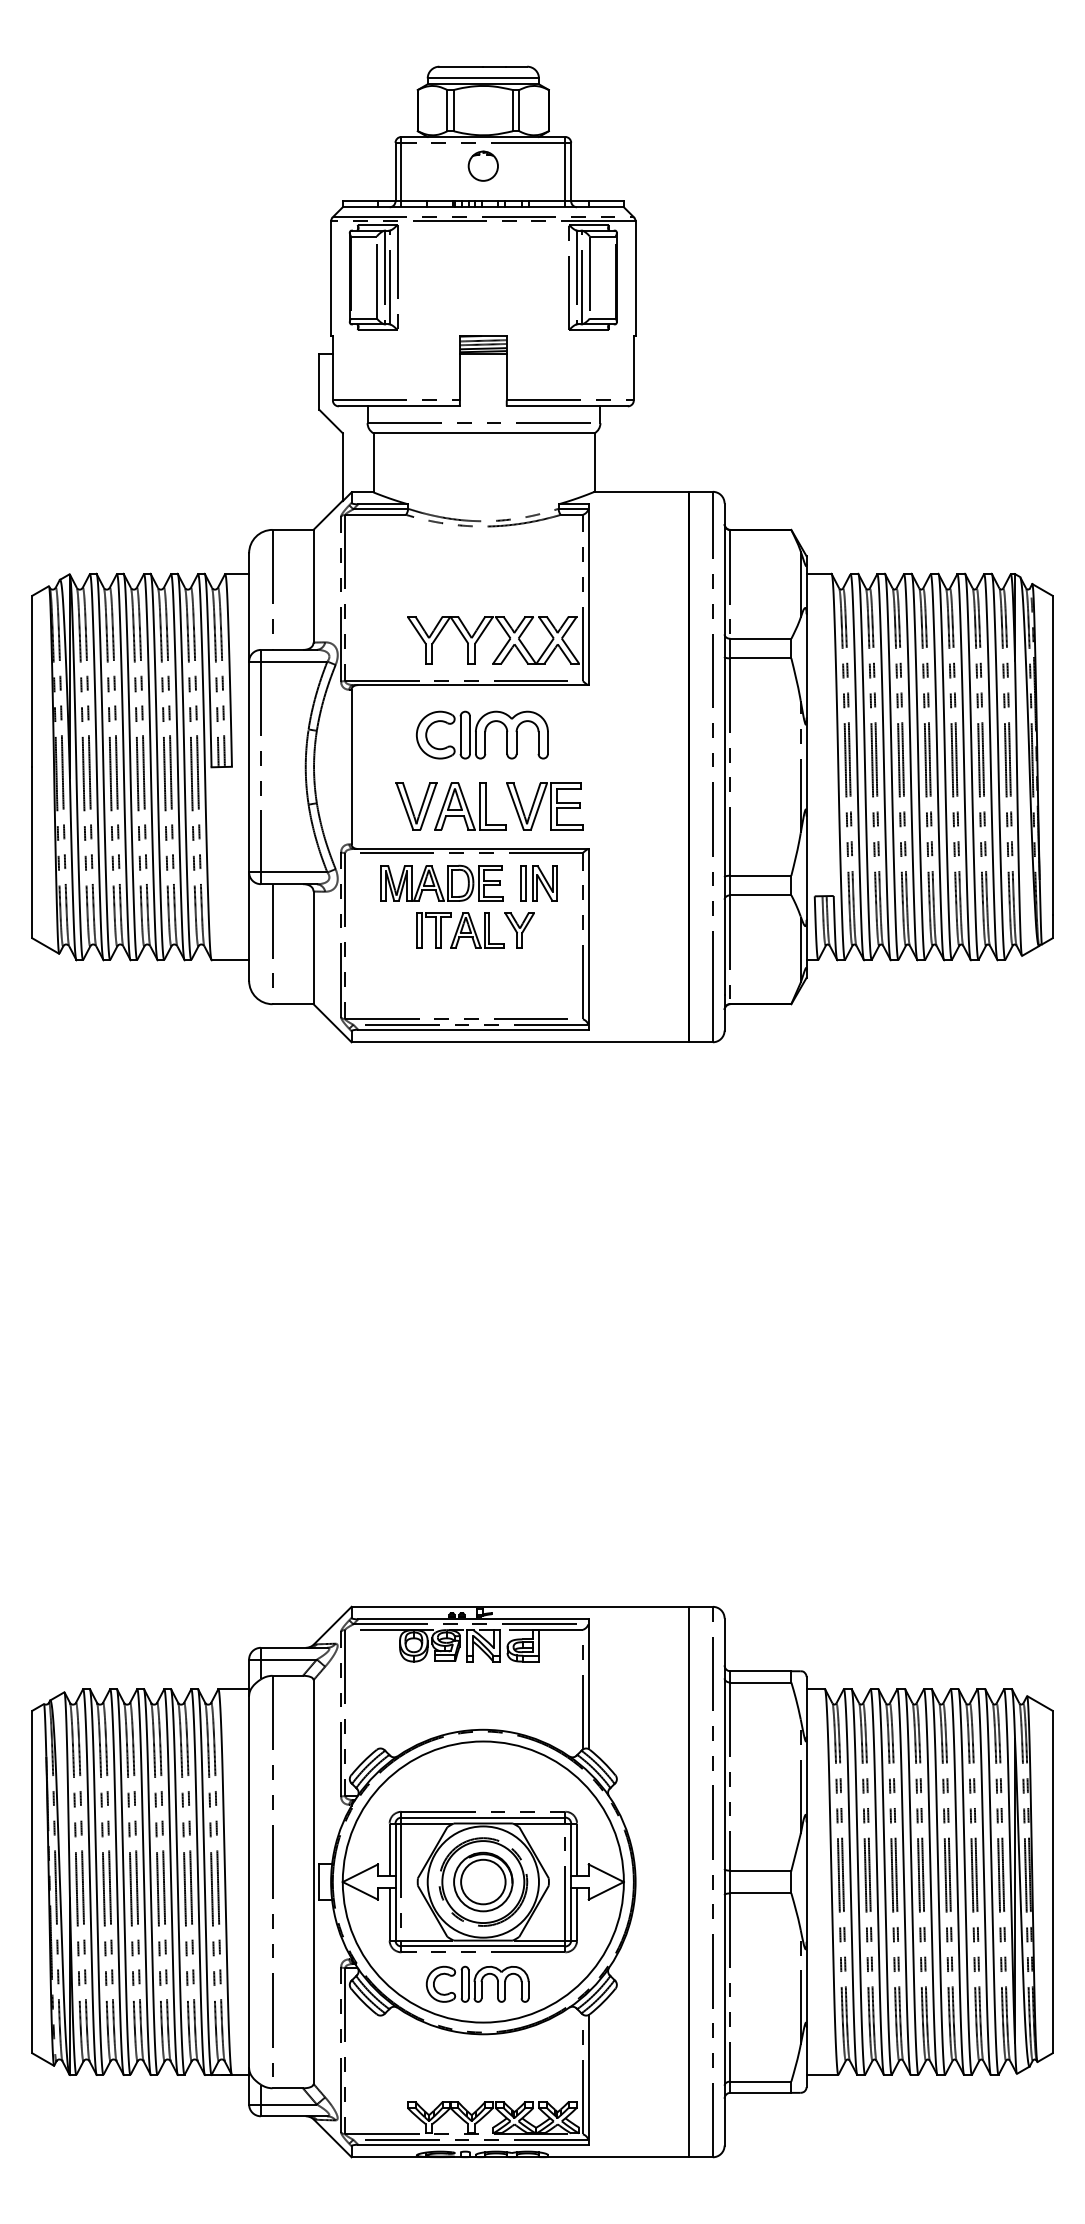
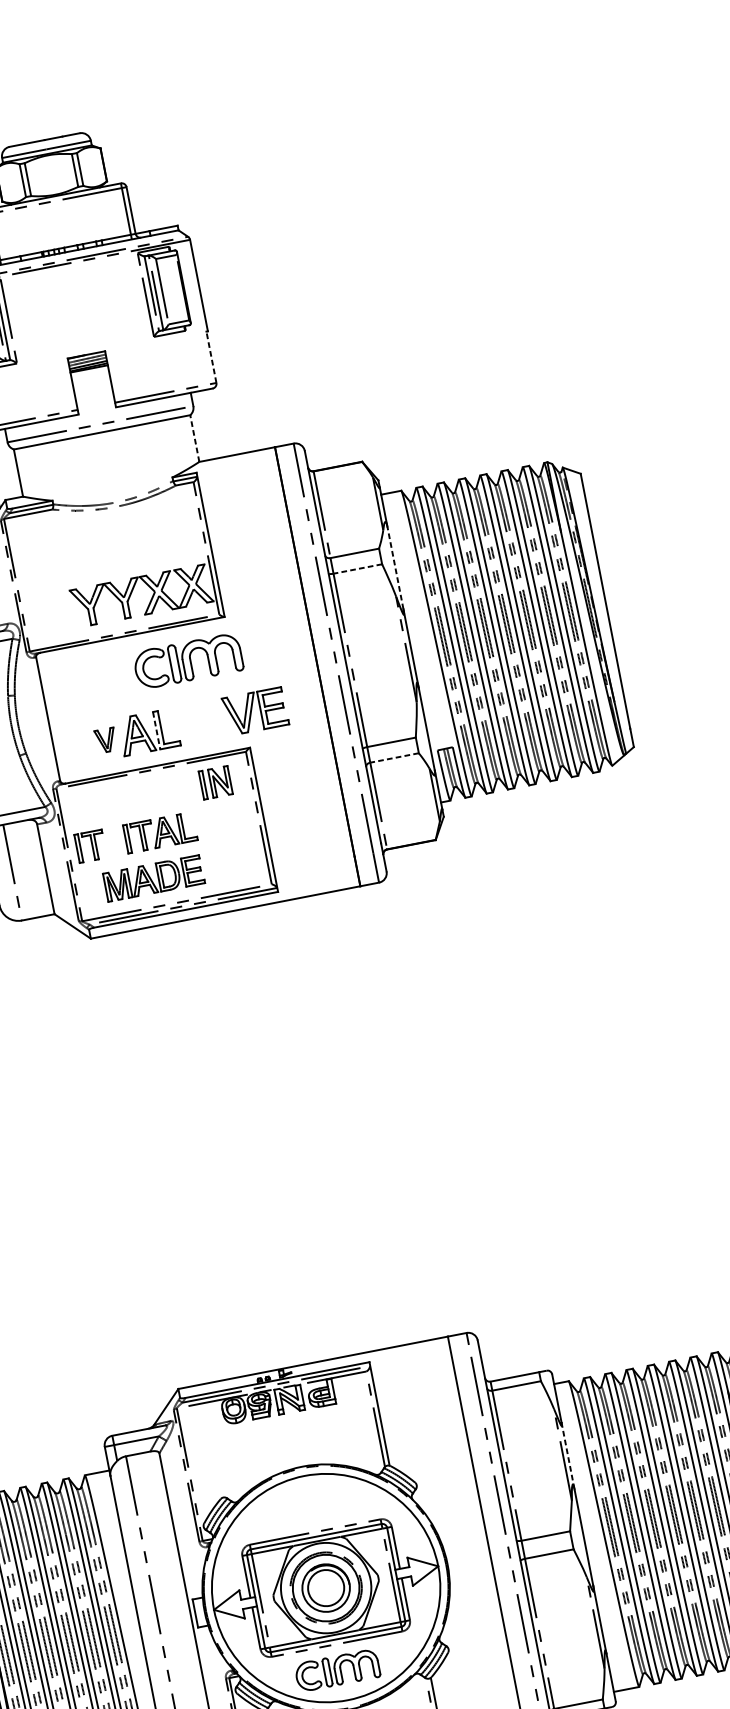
part: (482, 165) -> (59, 218), removed
line: (633, 367) -> (211, 356), solid -> dashed
line: (594, 462) -> (194, 438), solid -> dashed
line: (760, 658) -> (357, 569), solid -> dashed
line: (806, 665) -> (395, 567), solid -> dashed
part: (481, 734) -> (187, 660), moved
part: (416, 806) -> (106, 740), size x0.6
part: (544, 806) -> (255, 711), moved
line: (479, 807) -> (156, 731), solid -> dashed
part: (441, 882) -> (153, 877), moved
line: (760, 895) -> (394, 758), solid -> dashed
part: (372, 930) -> (90, 846), added
part: (519, 930) -> (207, 823), removed
line: (806, 1779) -> (568, 1456), solid -> dashed

